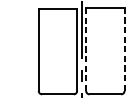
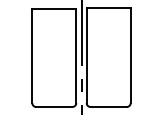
line: (86, 49) -> (86, 55), dashed -> solid
line: (124, 49) -> (130, 55), dashed -> solid

